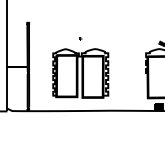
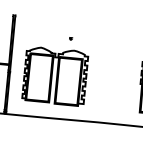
part: (80, 73) -> (55, 76), moved

